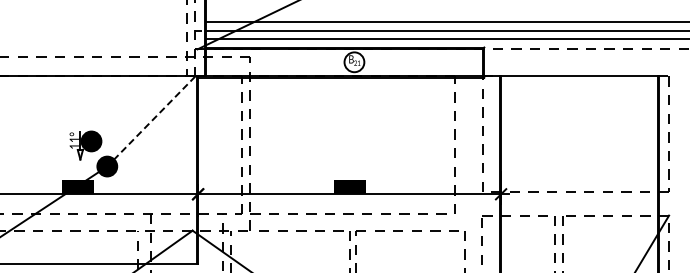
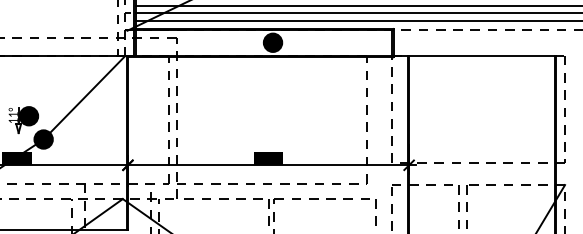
fill: (354, 62) -> (273, 42), added
line: (154, 118) -> (87, 94), dashed -> solid

